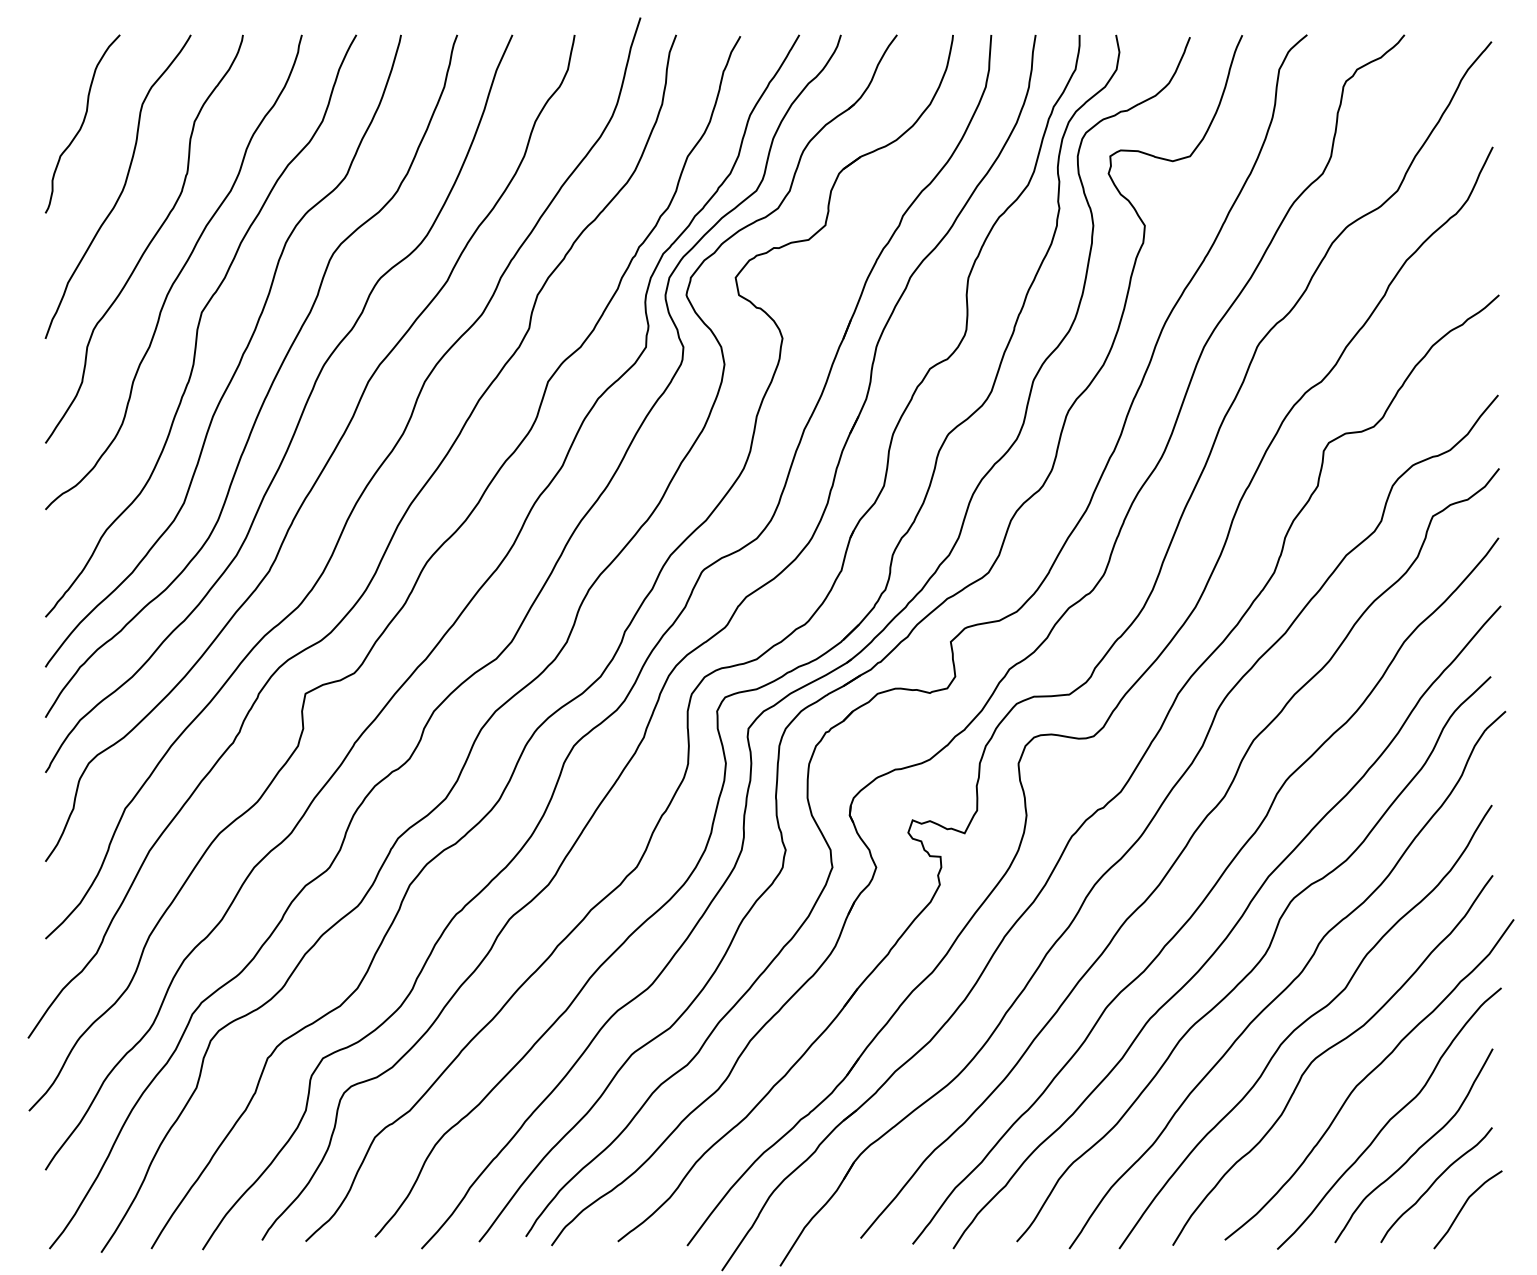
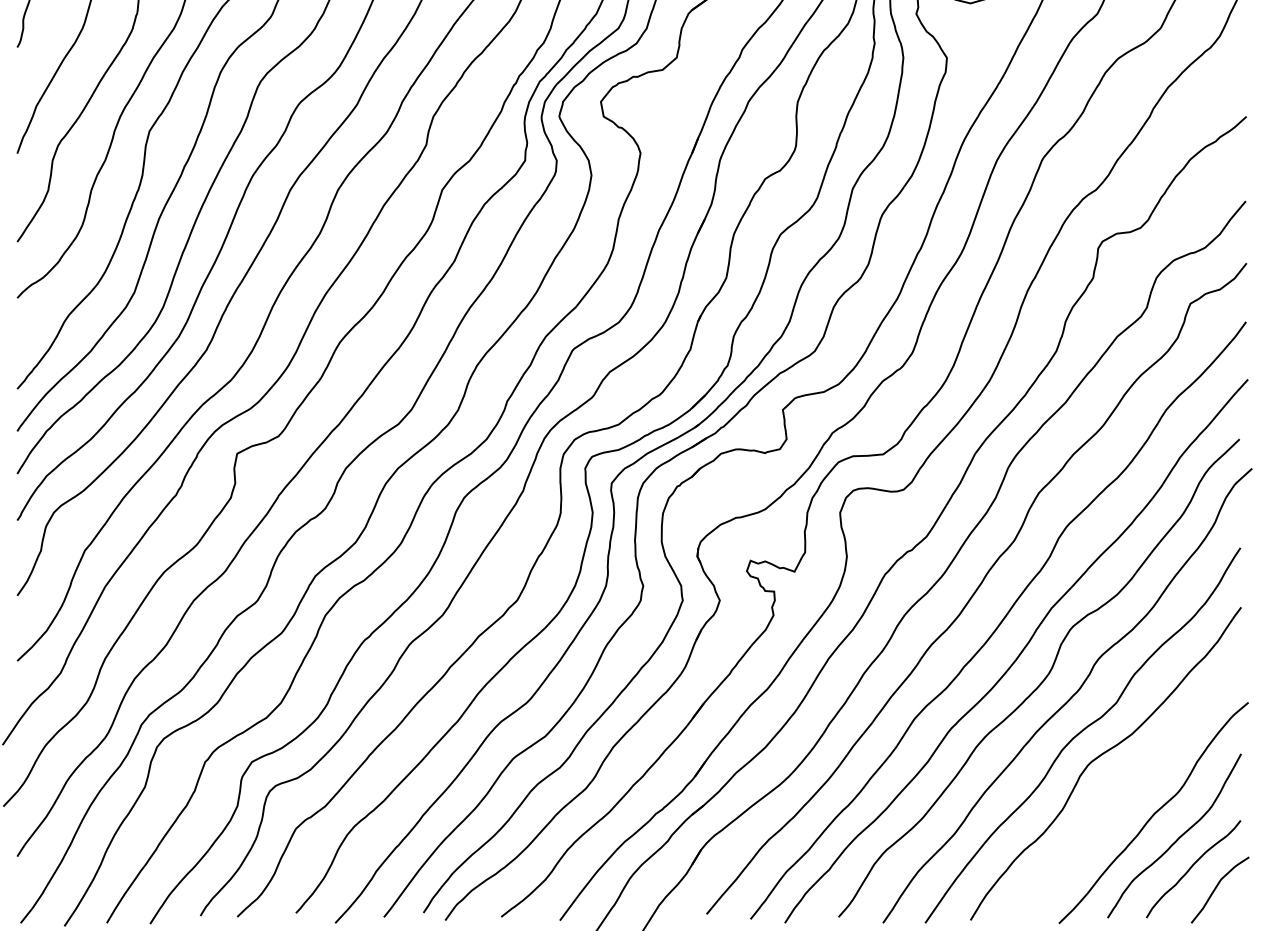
curve: (1367, 1077) -> (1135, 778), removed

